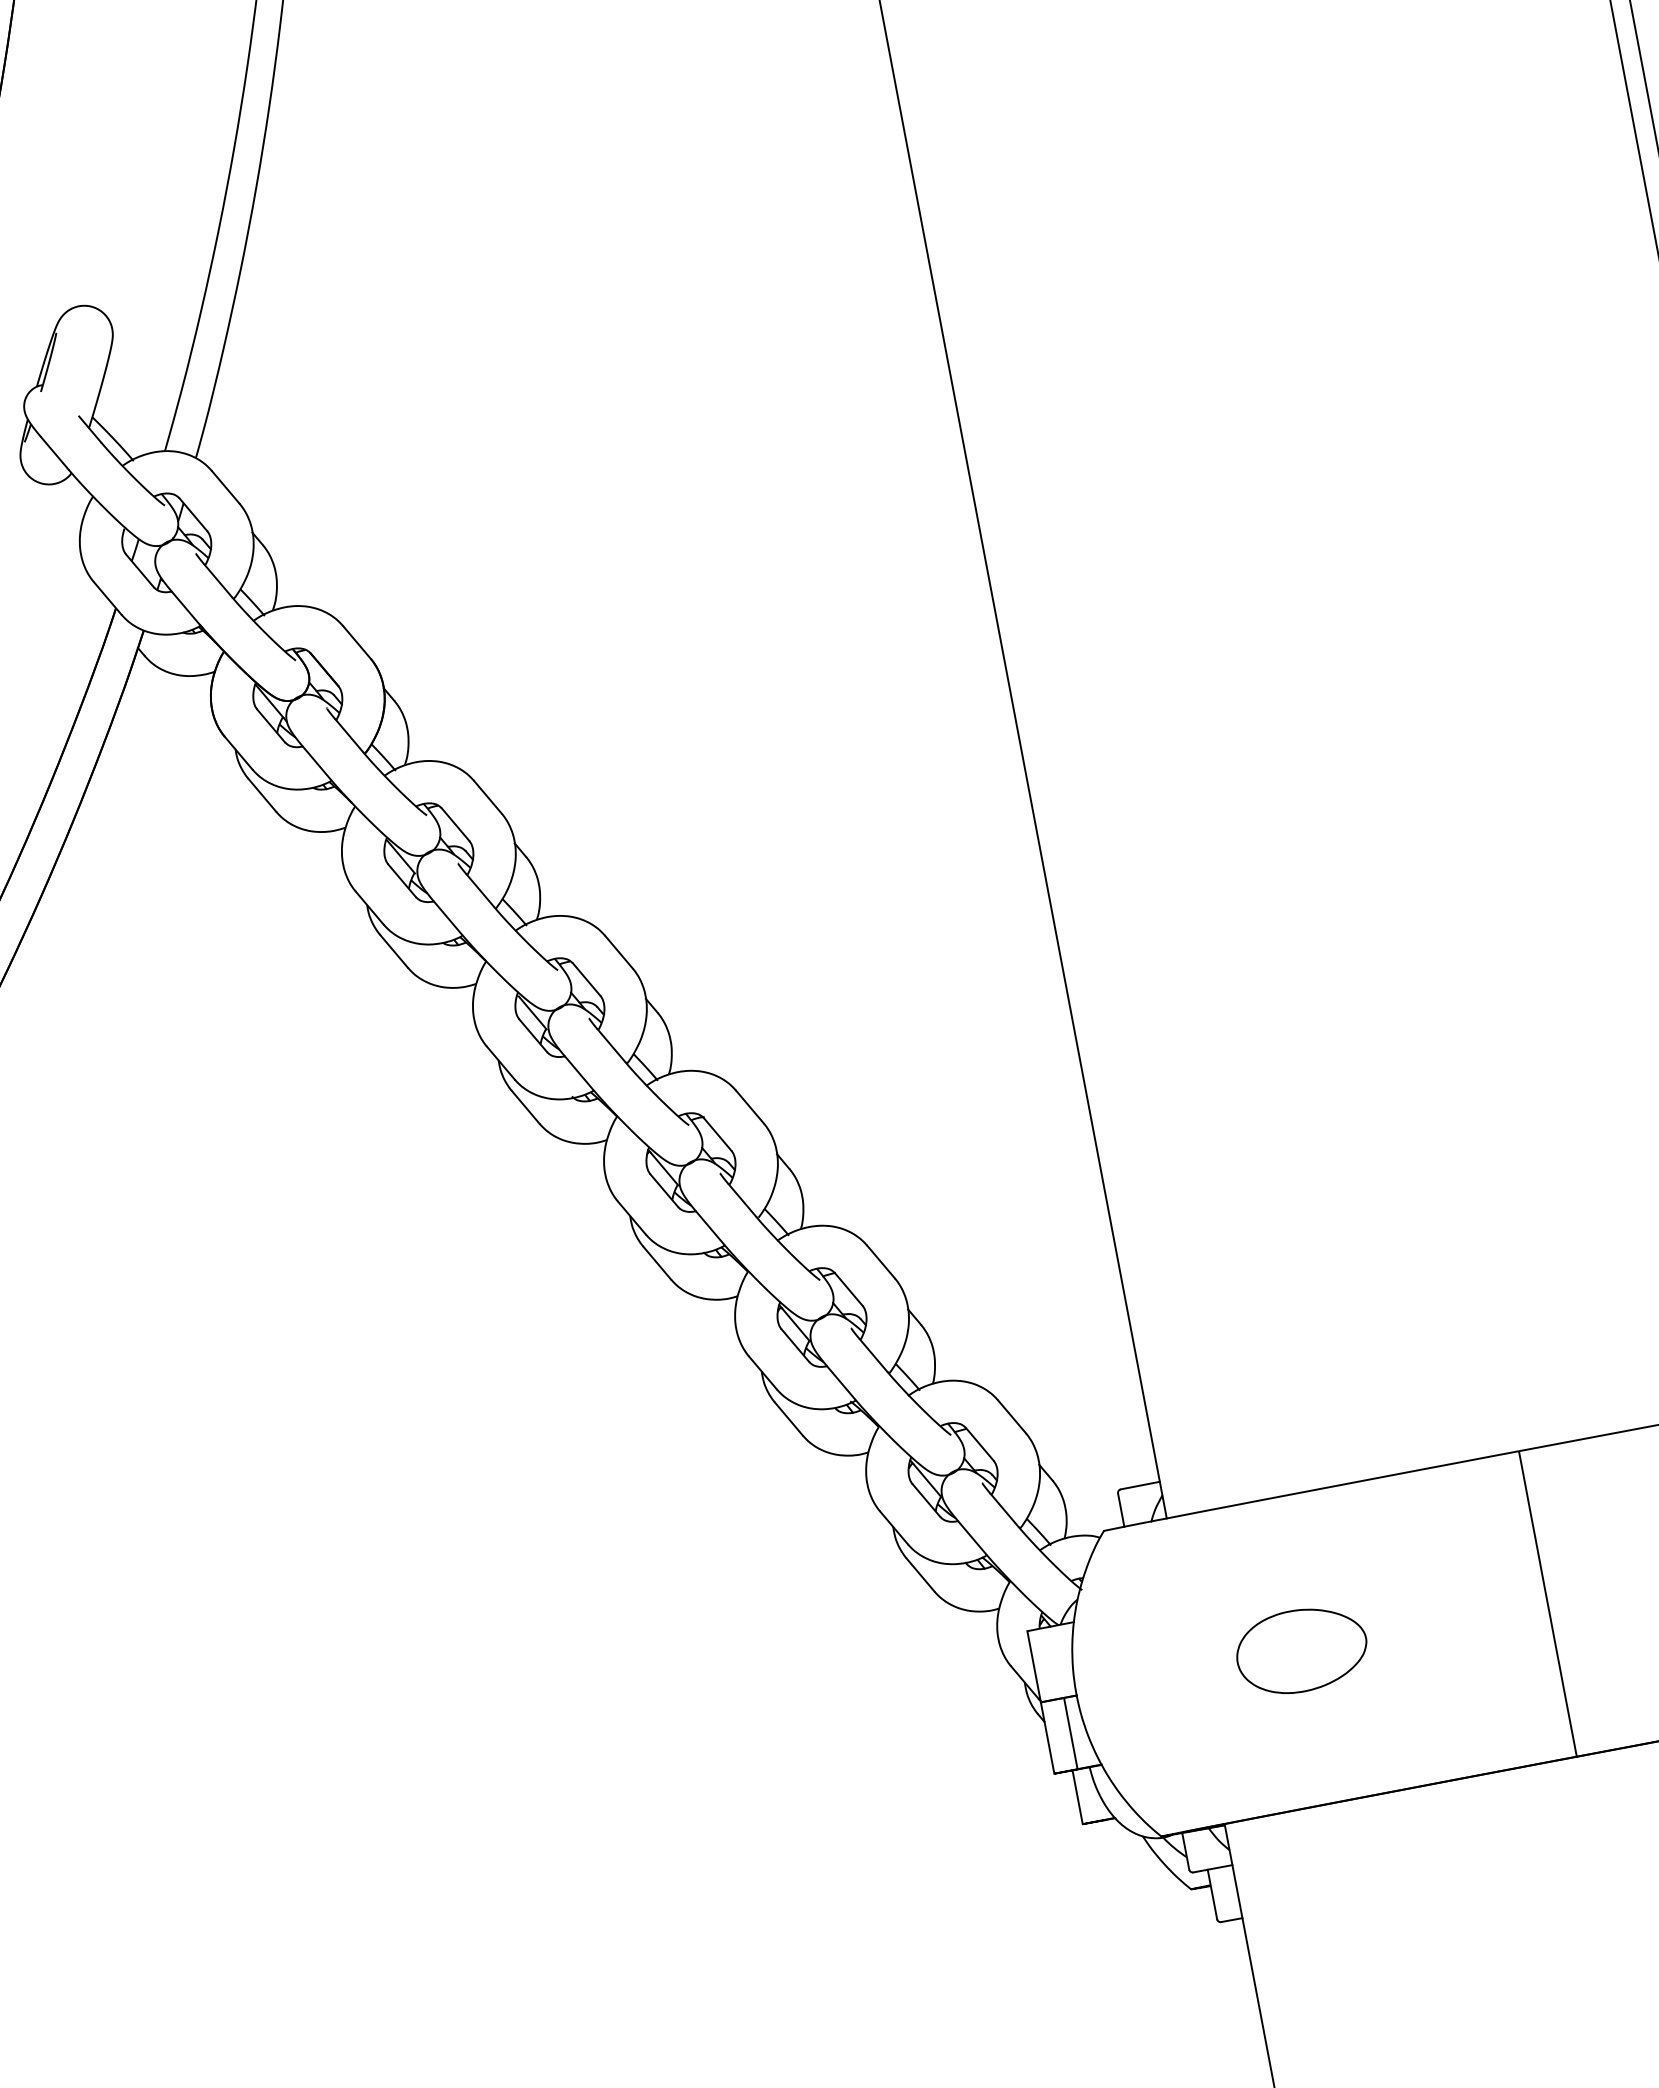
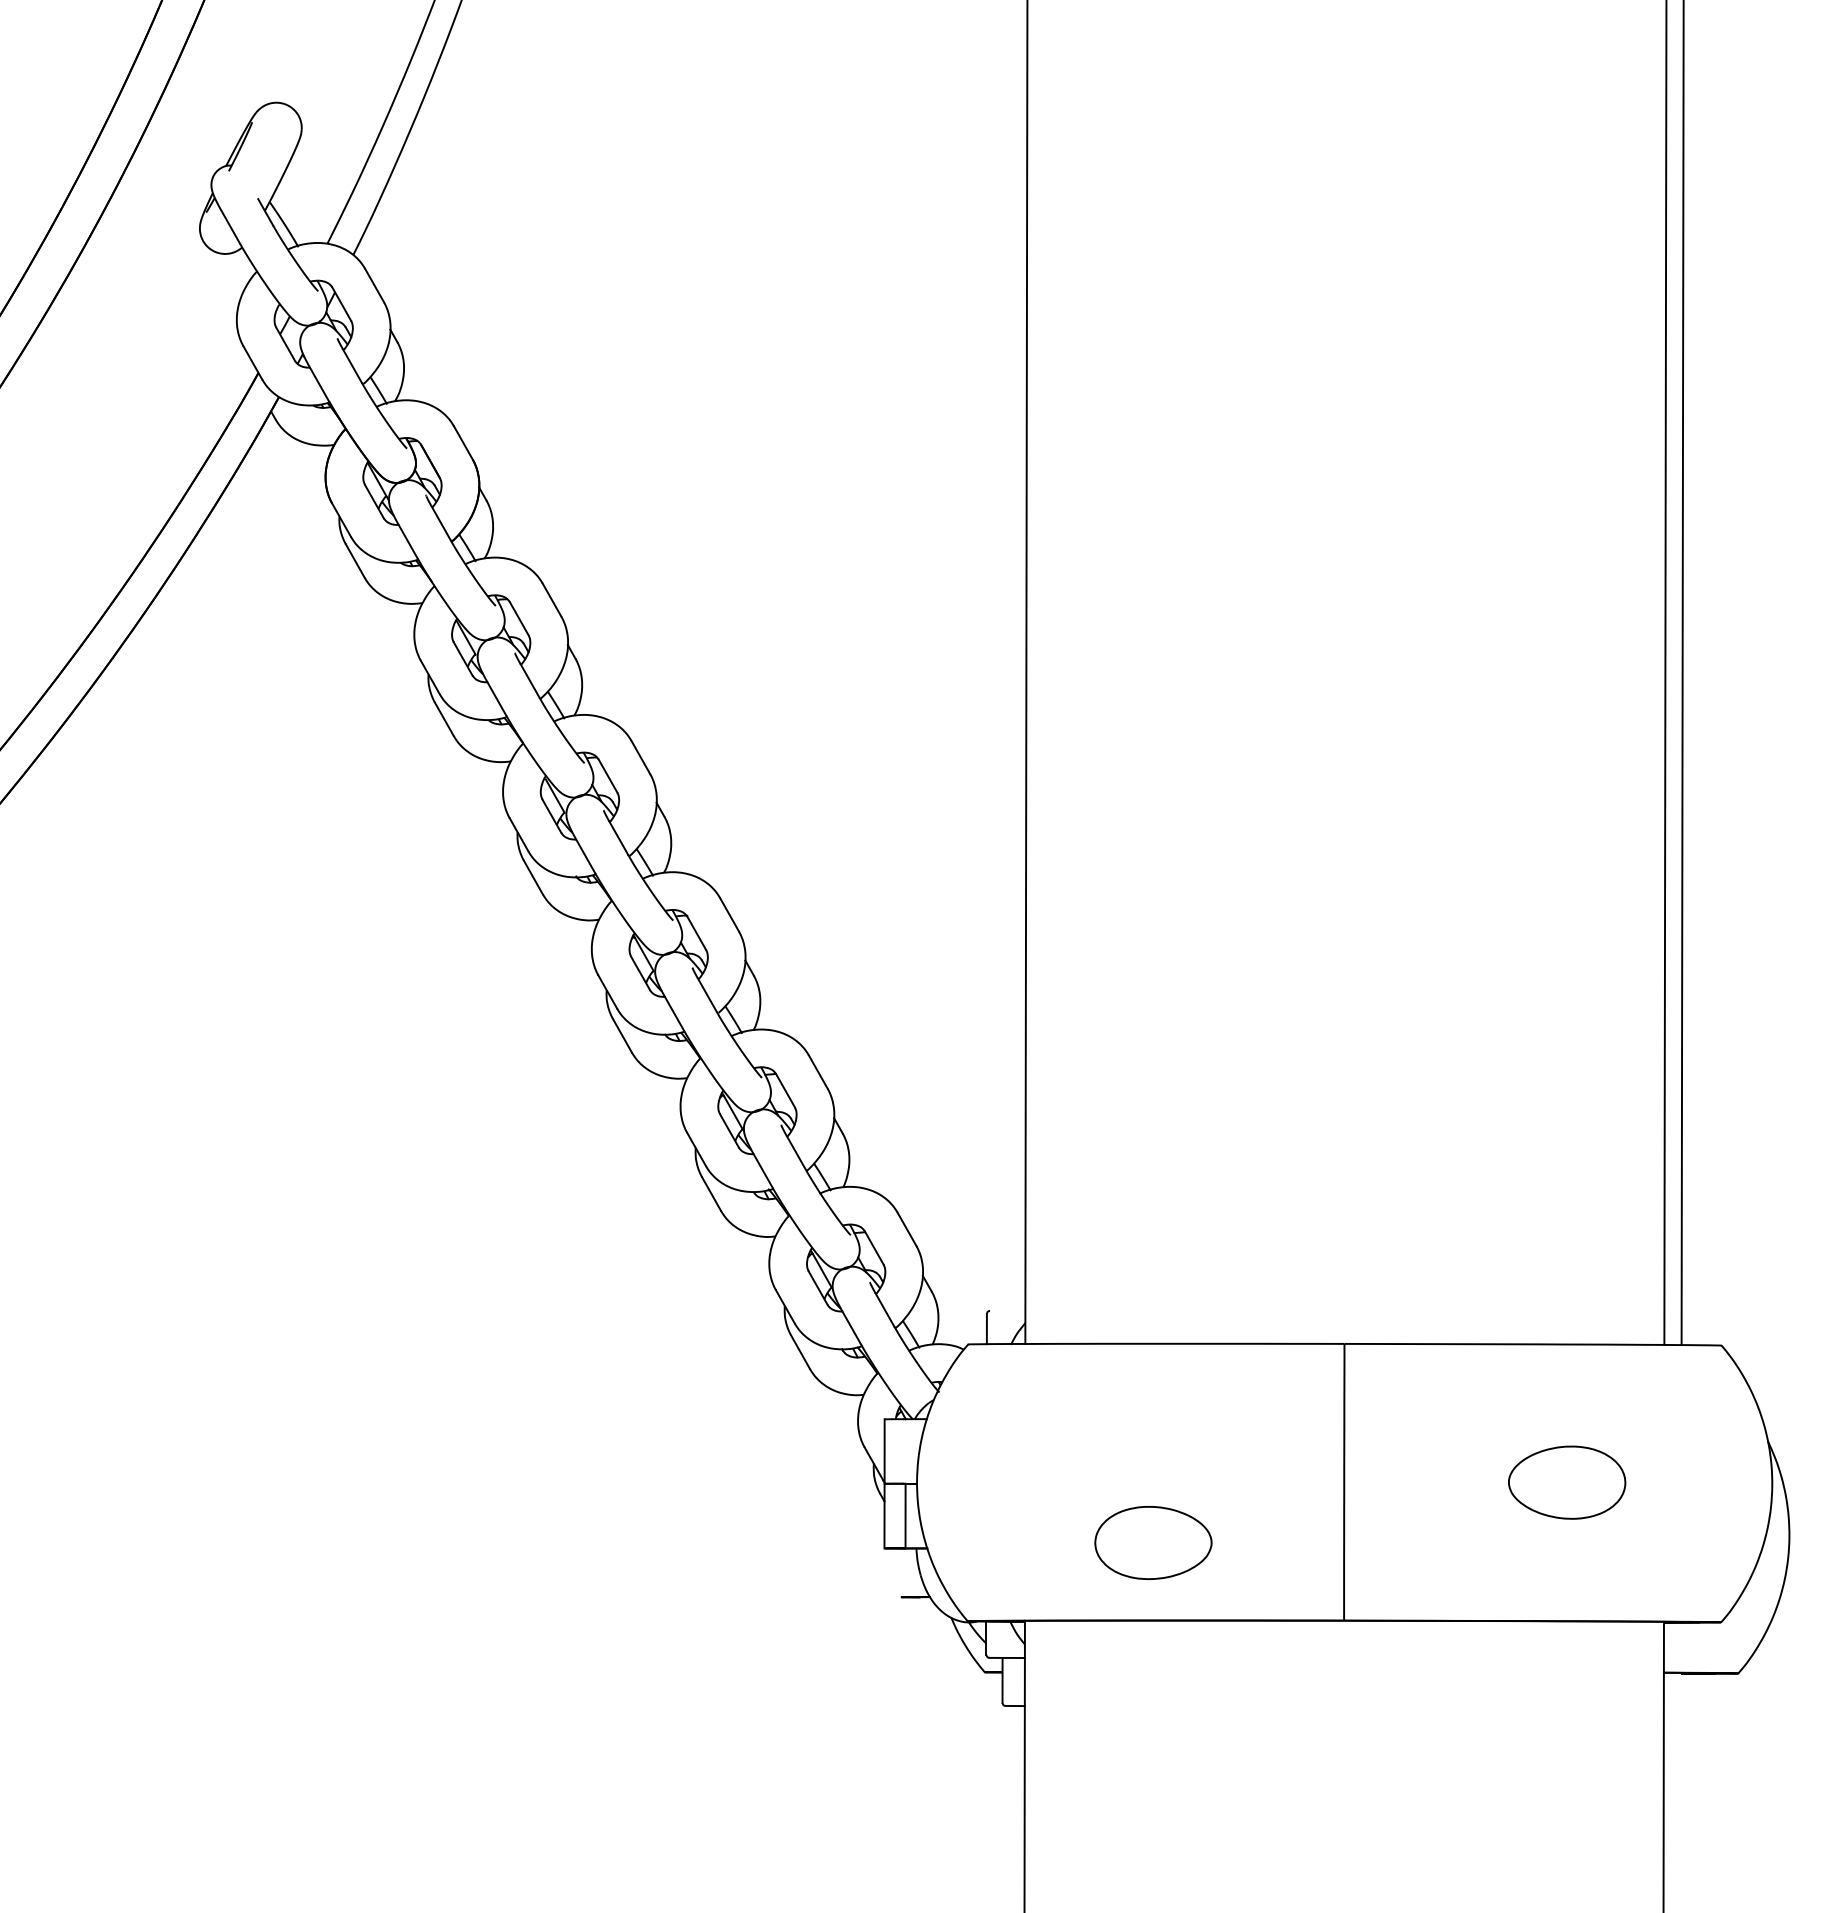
line: (1140, 1485) -> (1007, 1310), removed
part: (1302, 1651) -> (1153, 1543), moved
line: (1077, 1796) -> (900, 1572), removed

